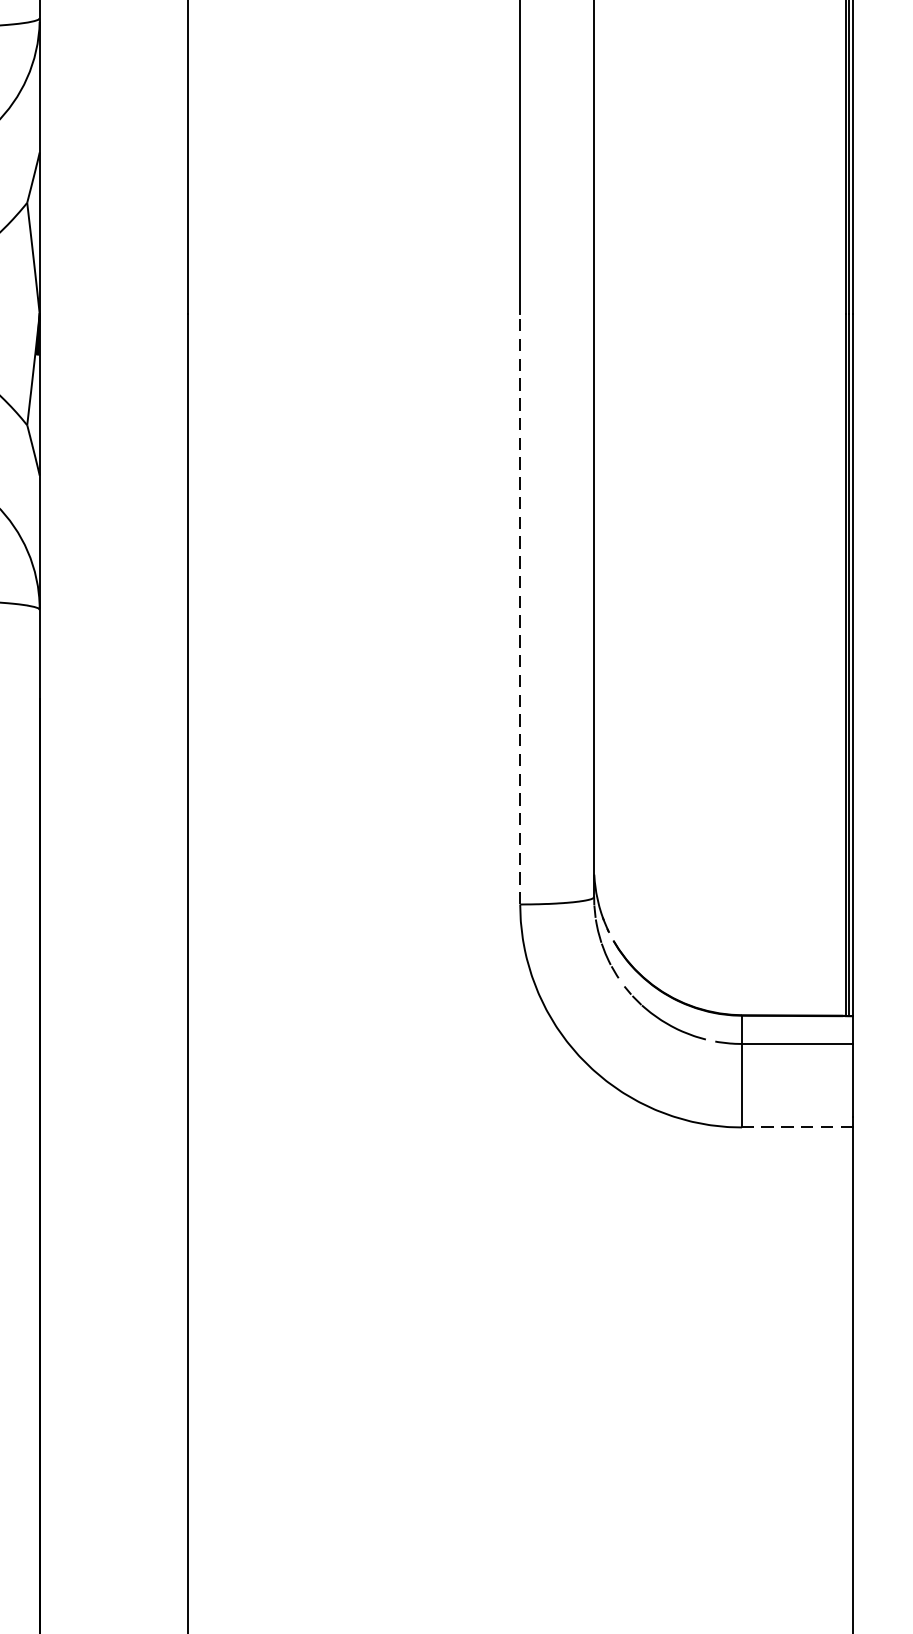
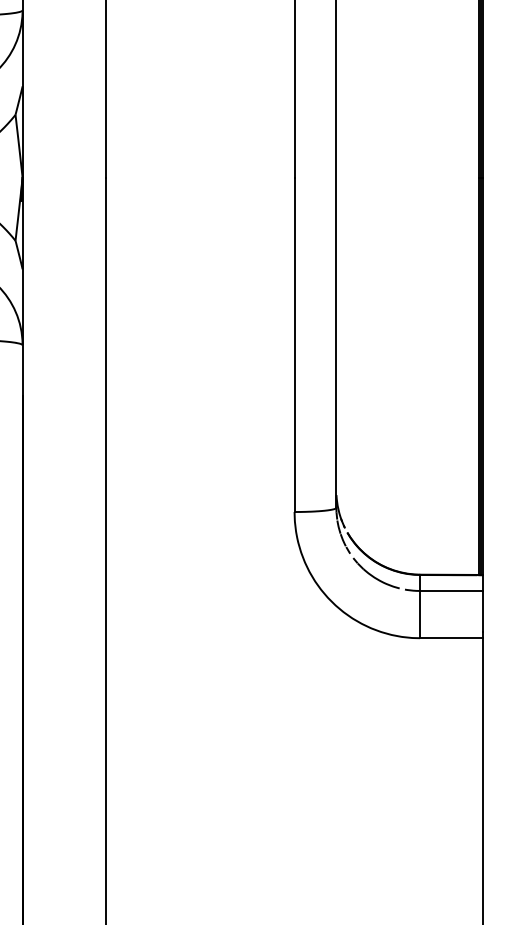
line: (520, 608) -> (294, 344), dashed -> solid
line: (795, 1127) -> (450, 638), dashed -> solid

